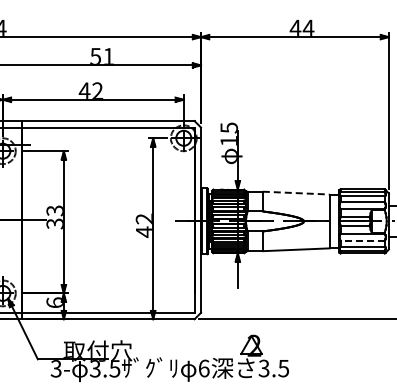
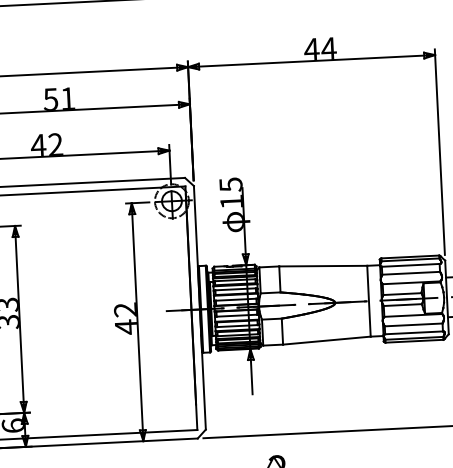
line: (296, 193) -> (323, 266), dashed -> solid
line: (362, 241) -> (413, 325), dashed -> solid

